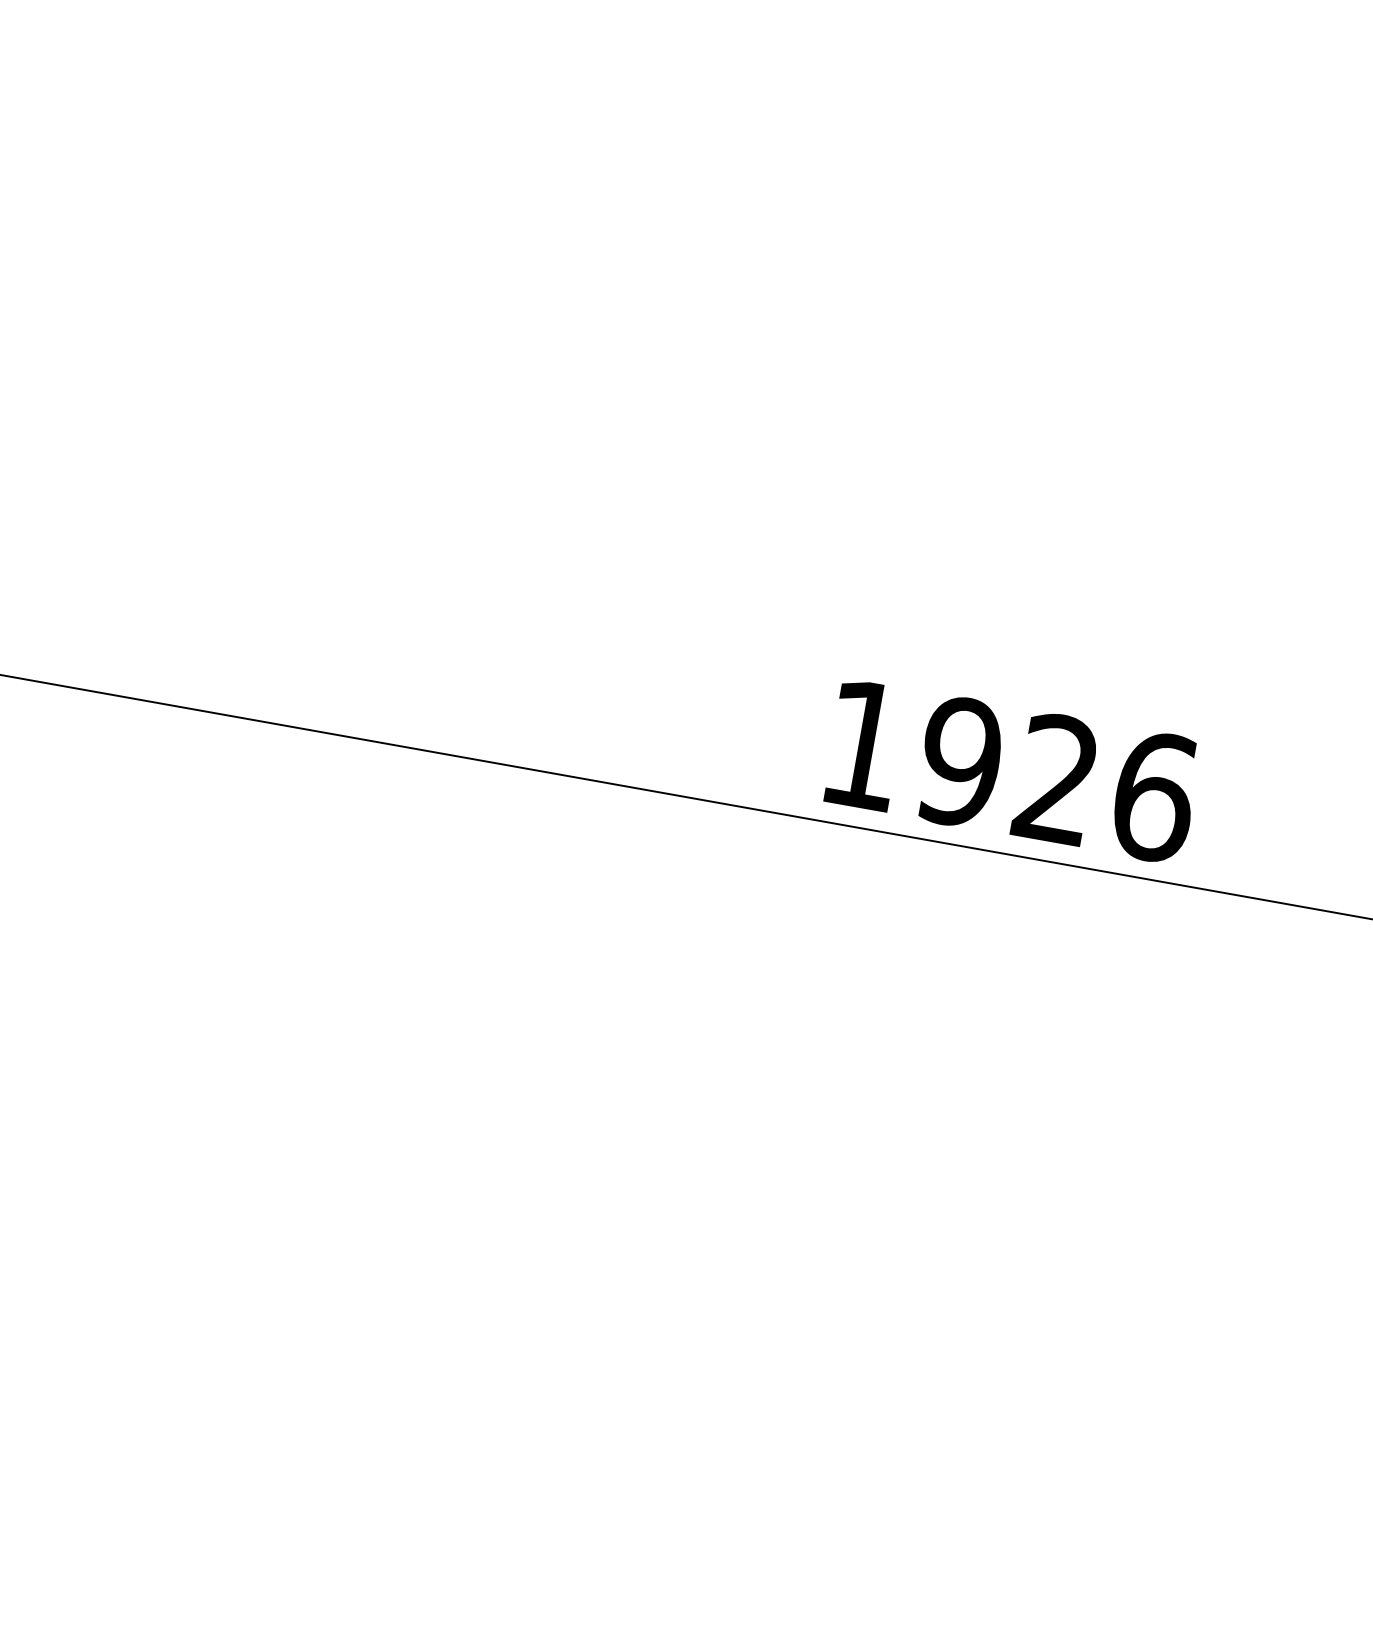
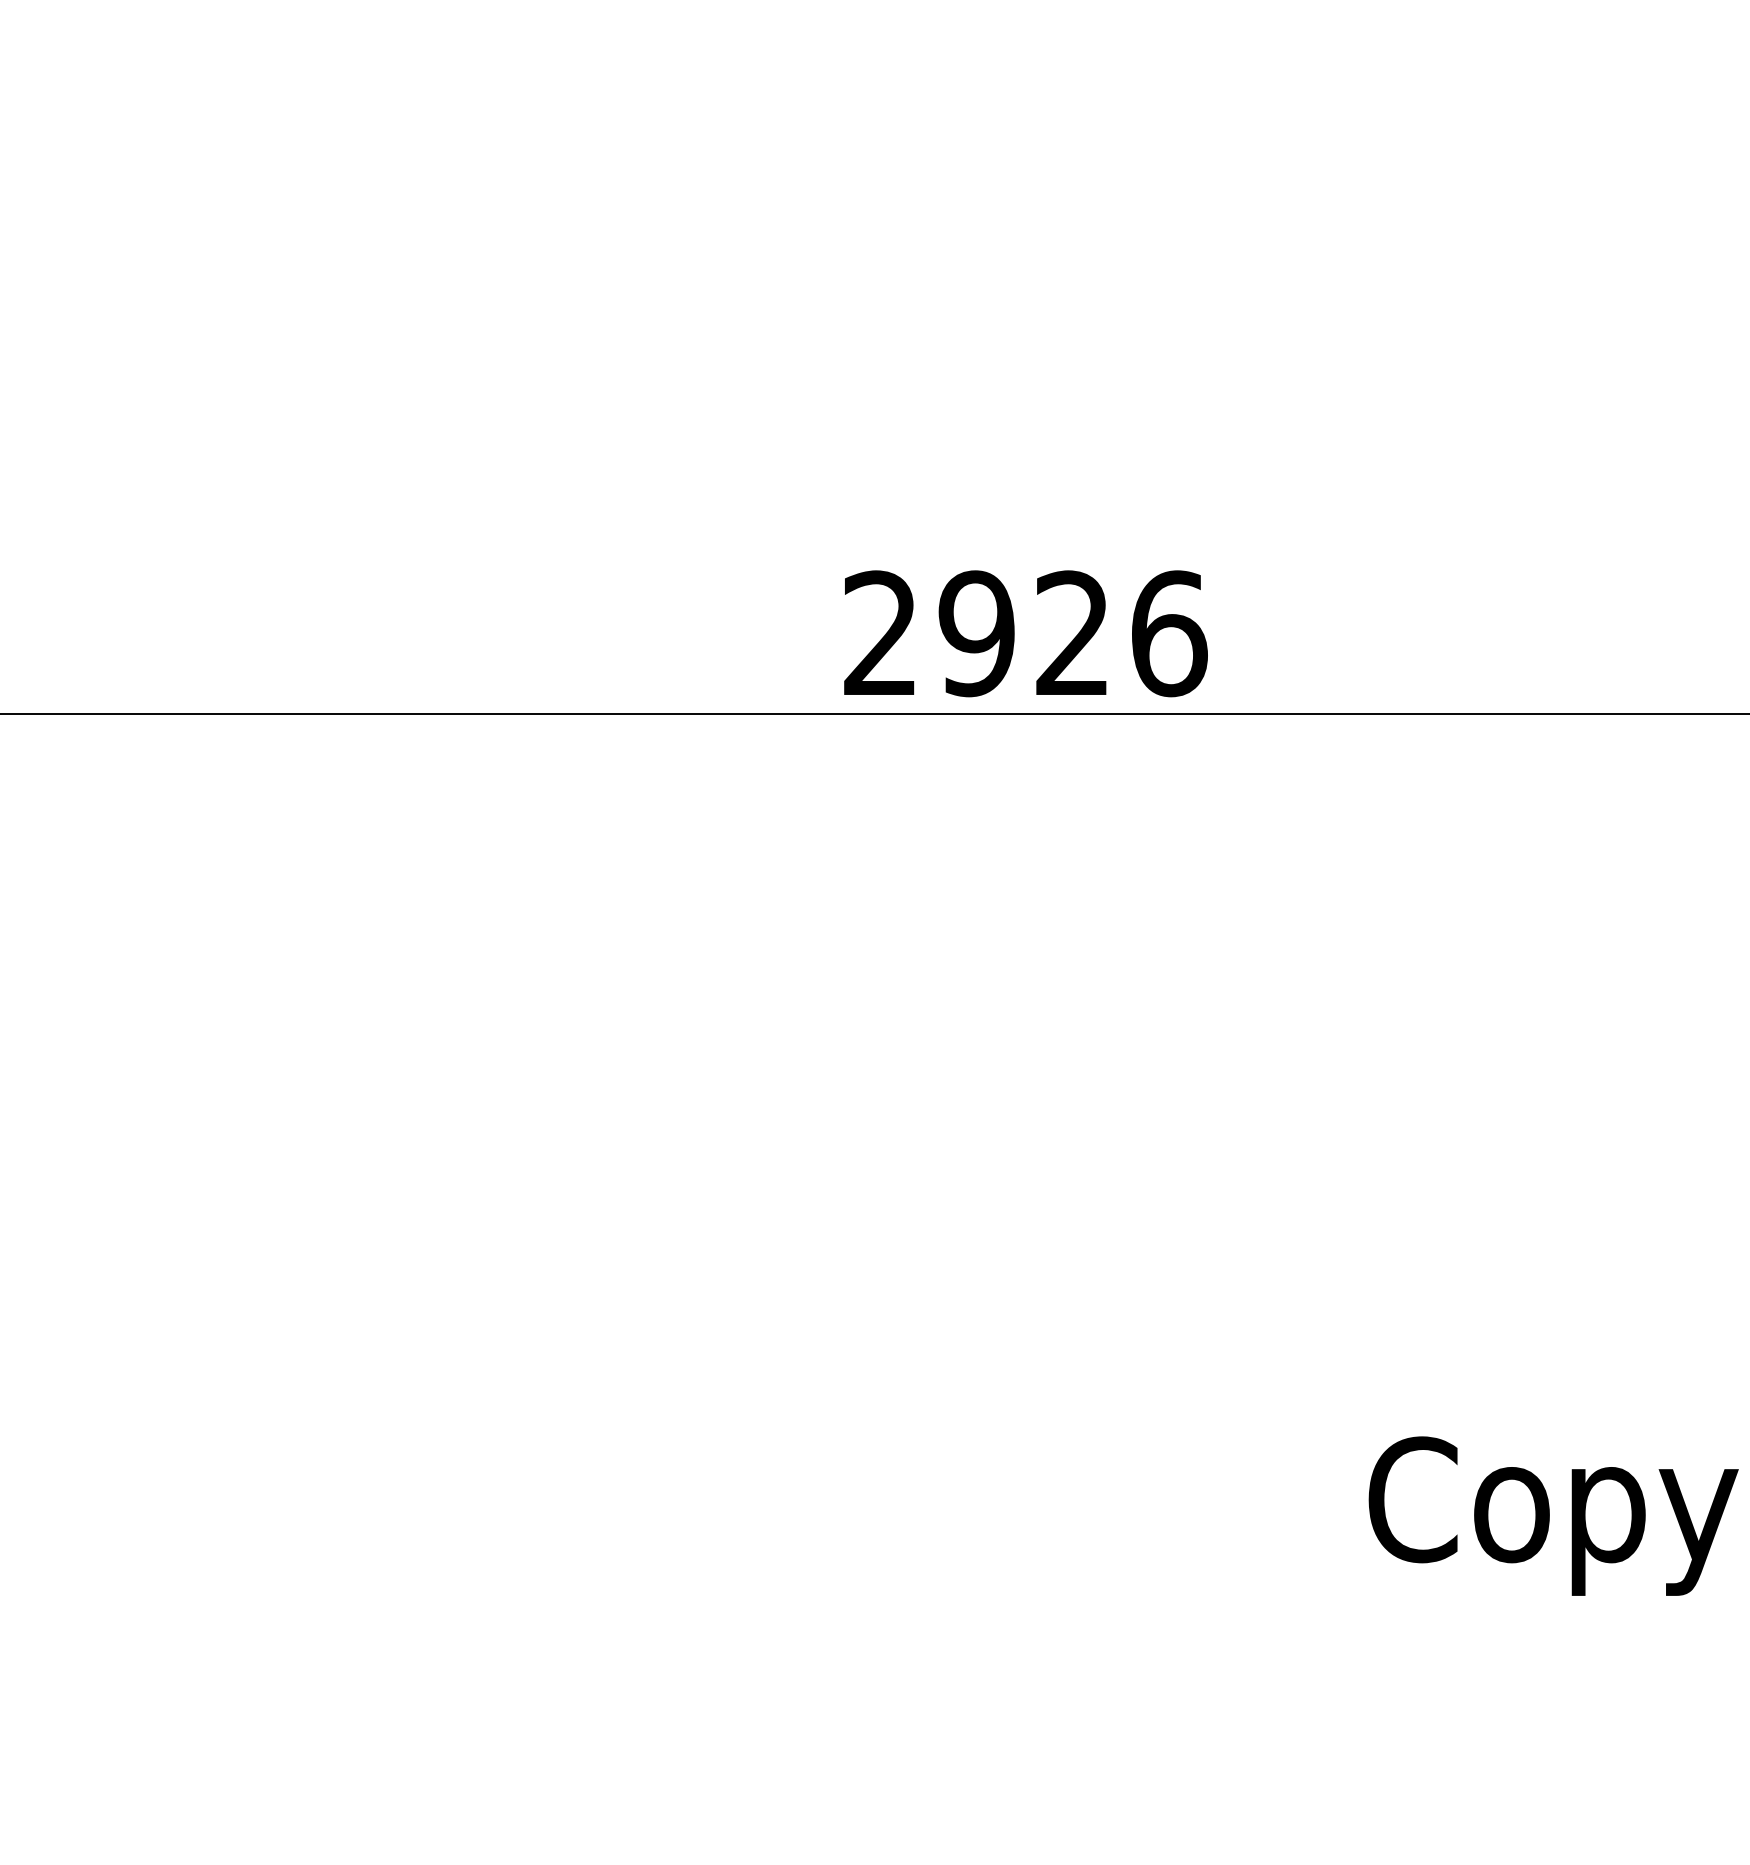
text: (862, 743) -> (879, 632), 1926 -> 2926

